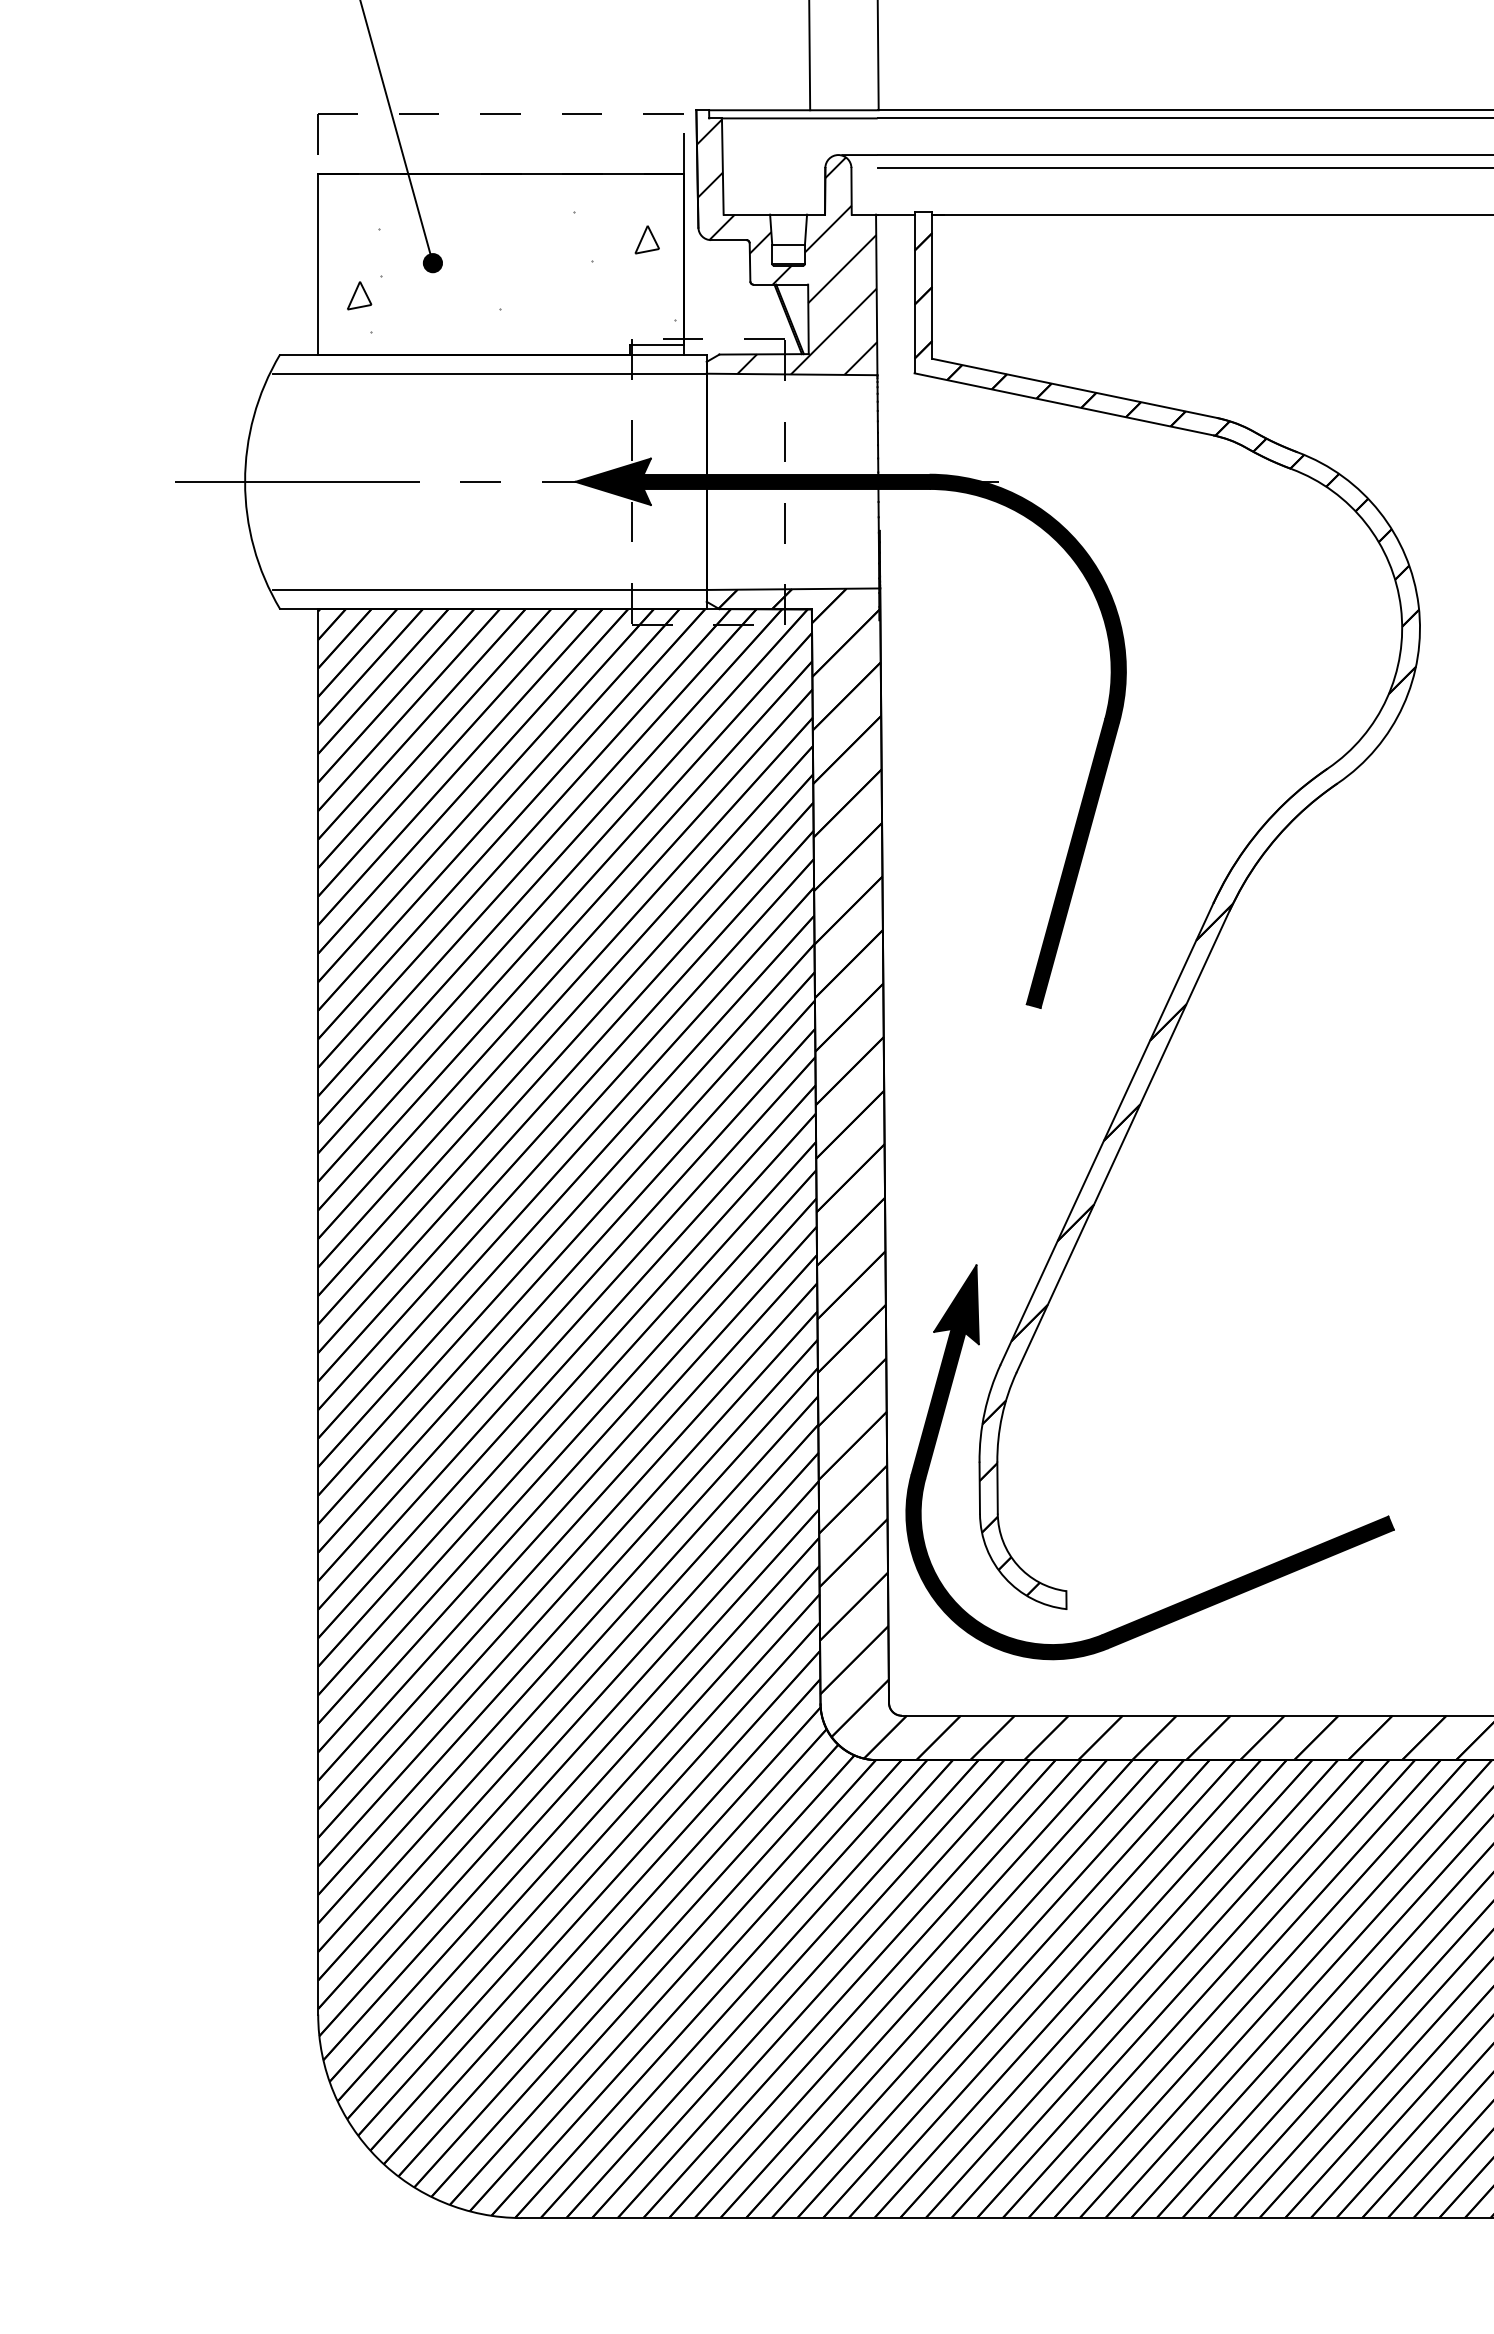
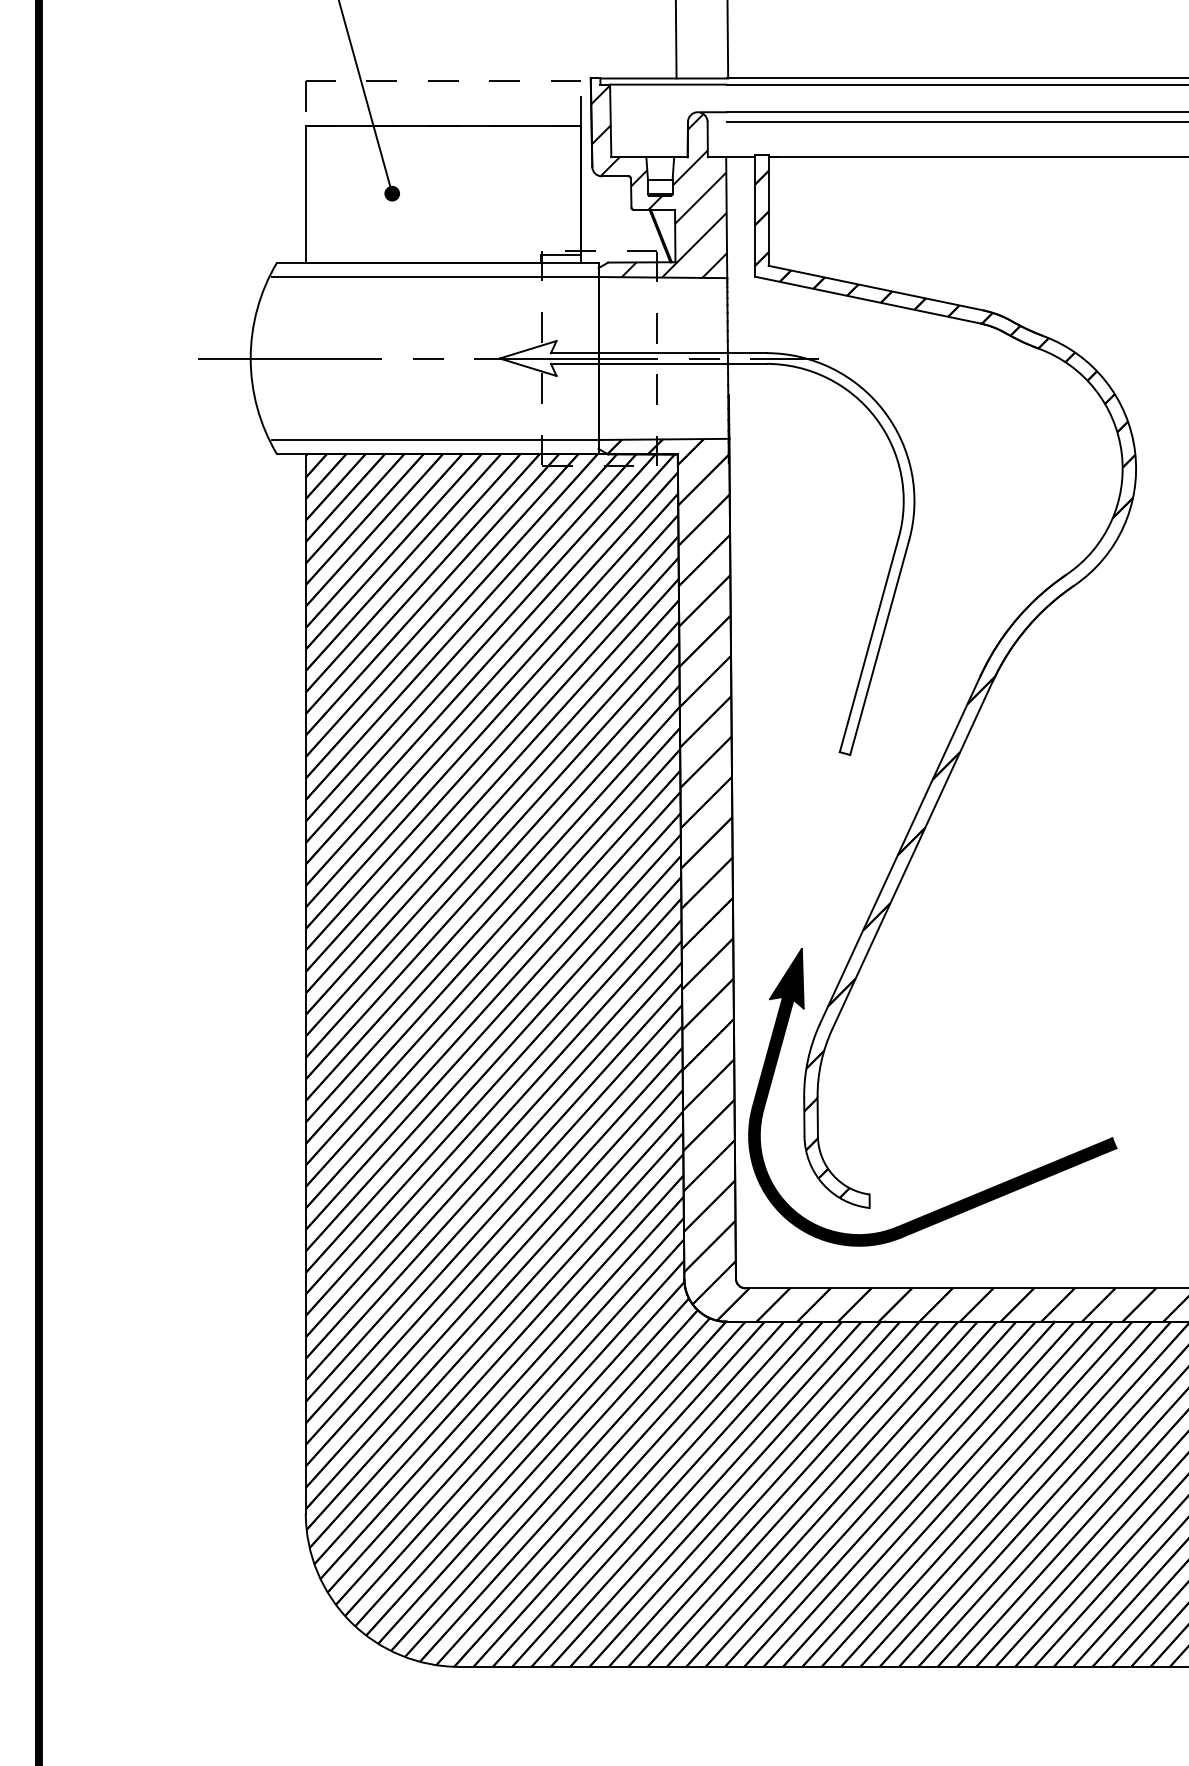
hatch: (510, 272) -> (450, 200), removed
fill: (849, 733) -> (706, 548), removed

